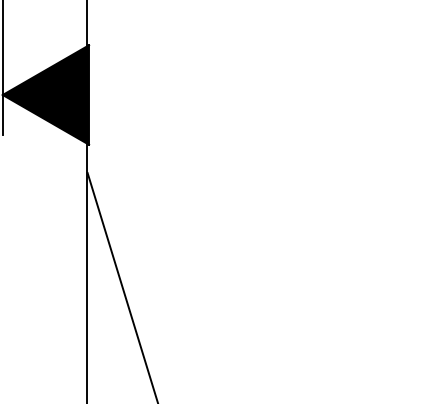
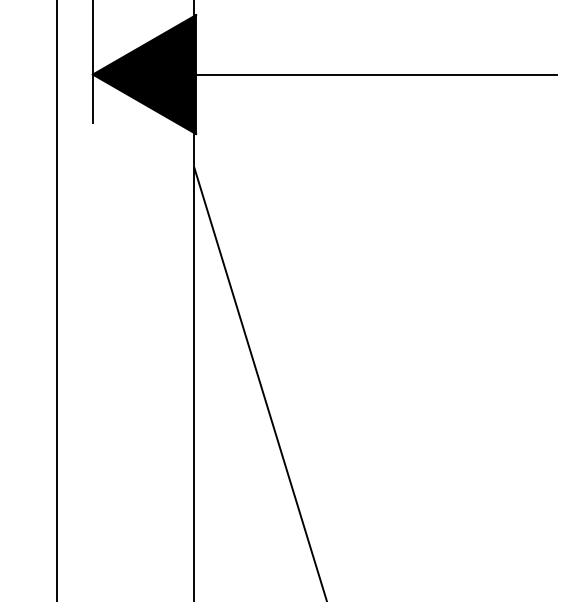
line: (239, 94) -> (376, 74), added

